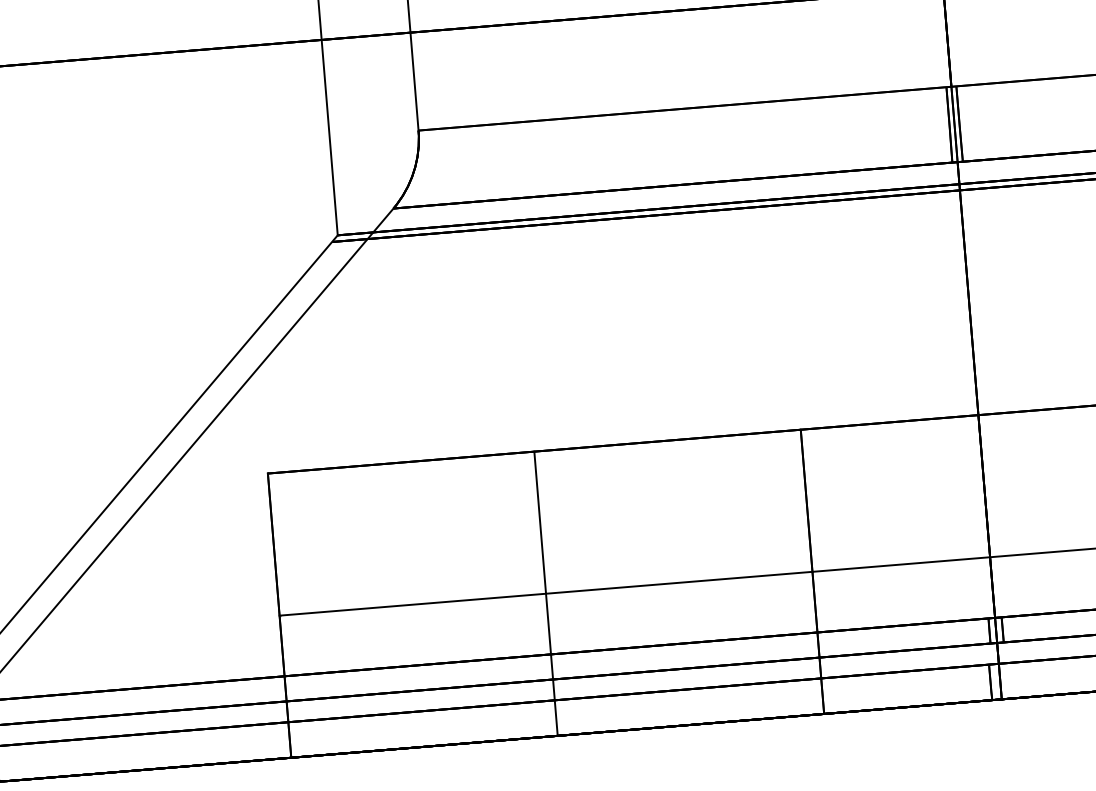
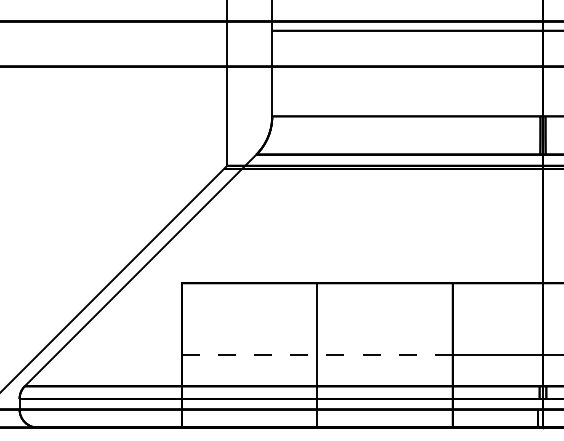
line: (546, 593) -> (317, 355), solid -> dashed

